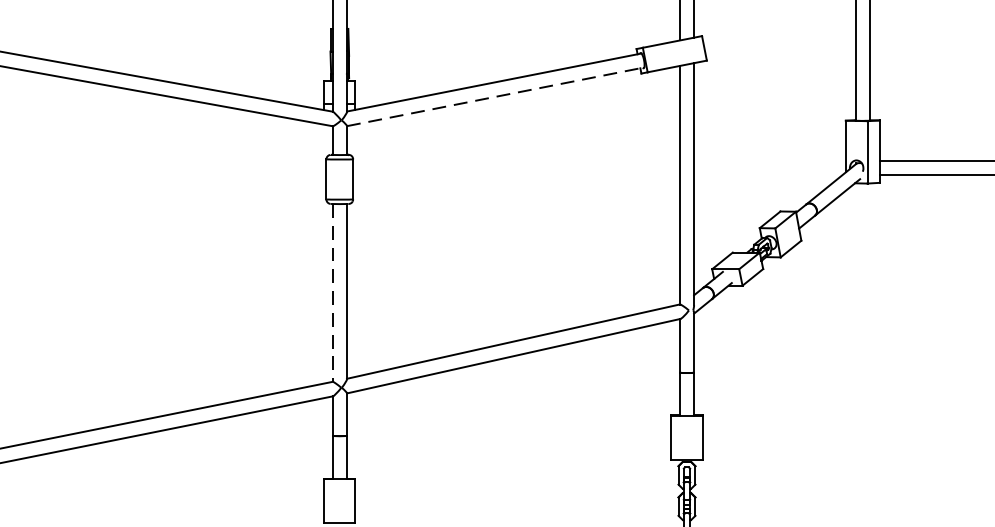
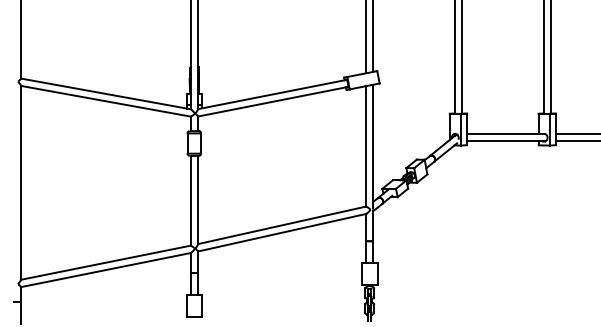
line: (496, 96) -> (273, 101), dashed -> solid
line: (332, 292) -> (190, 200), dashed -> solid

